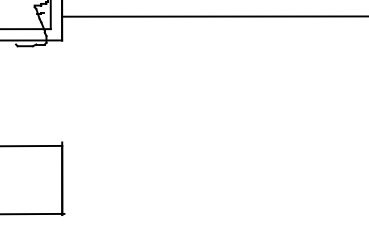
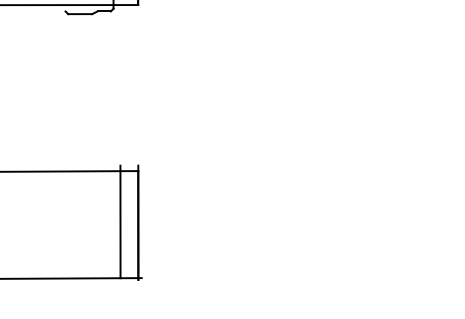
line: (50, 177) -> (119, 220), added

